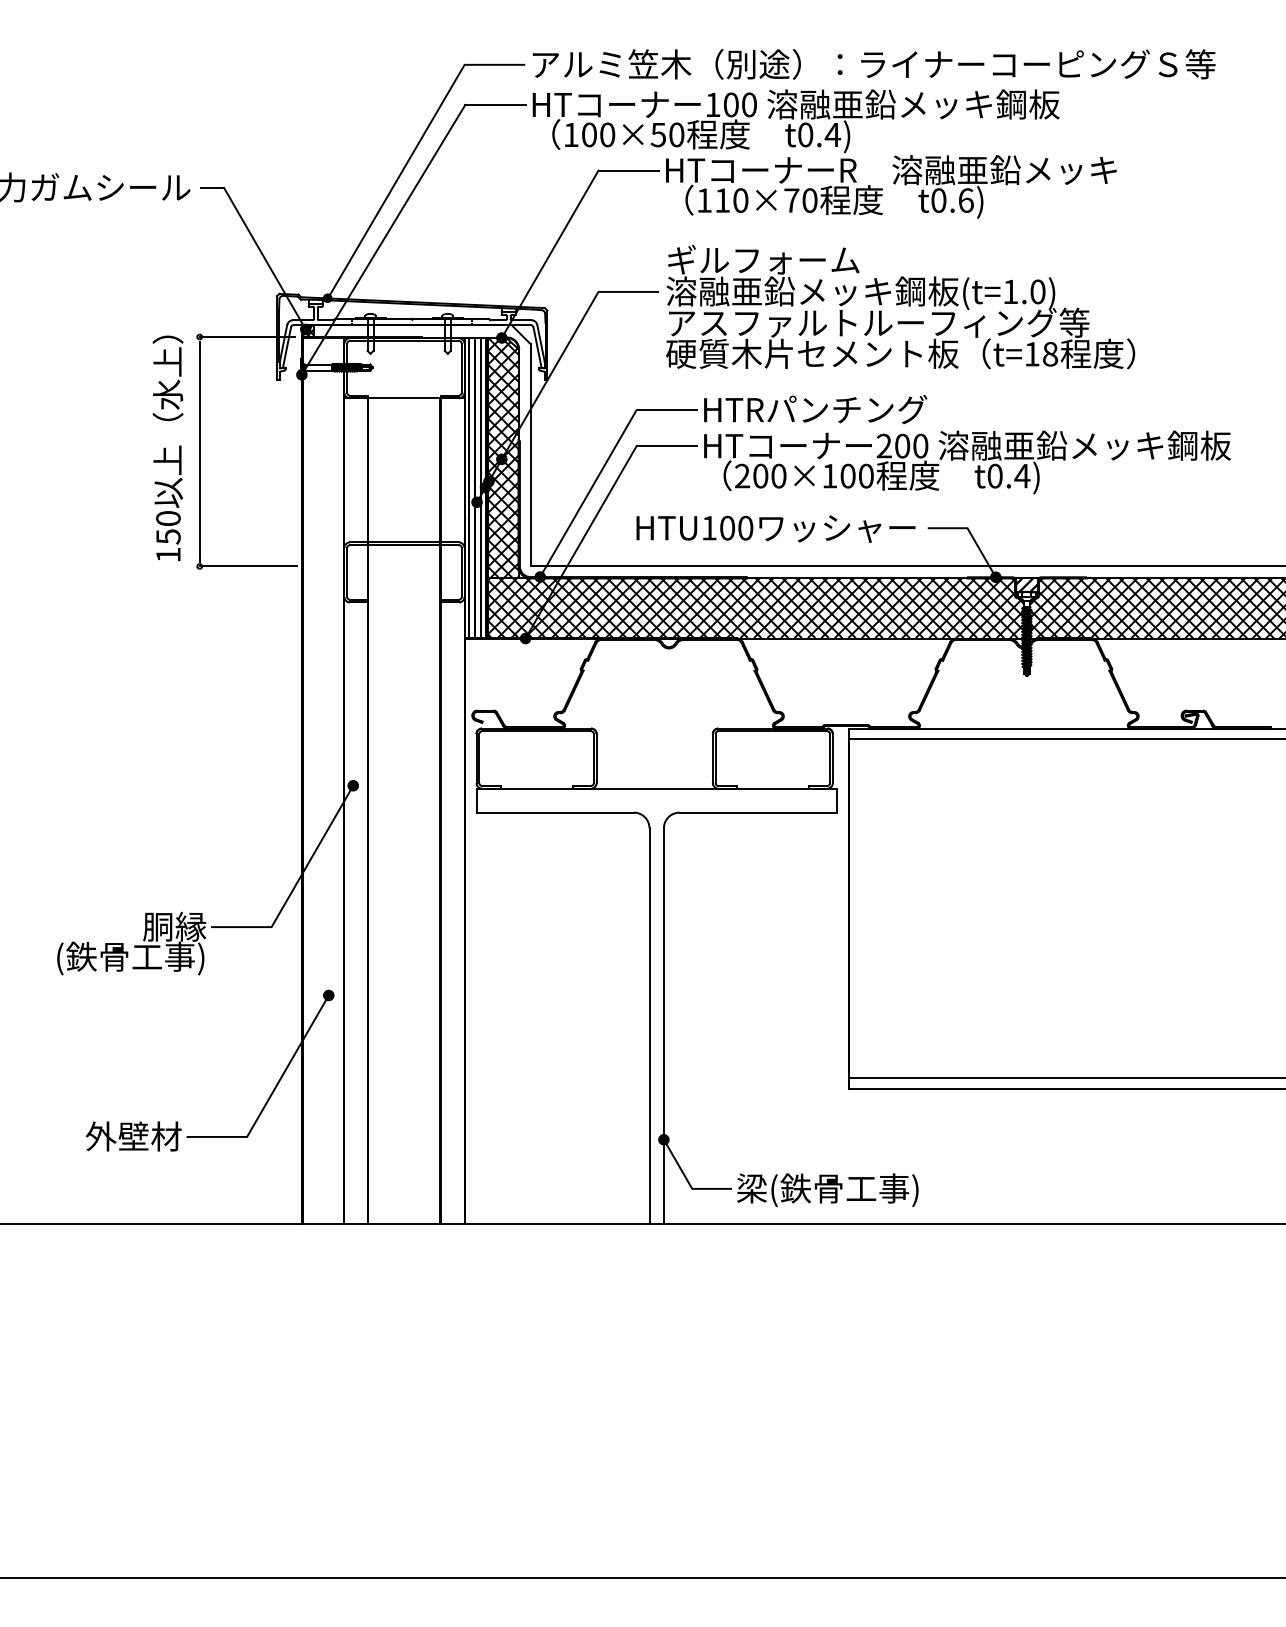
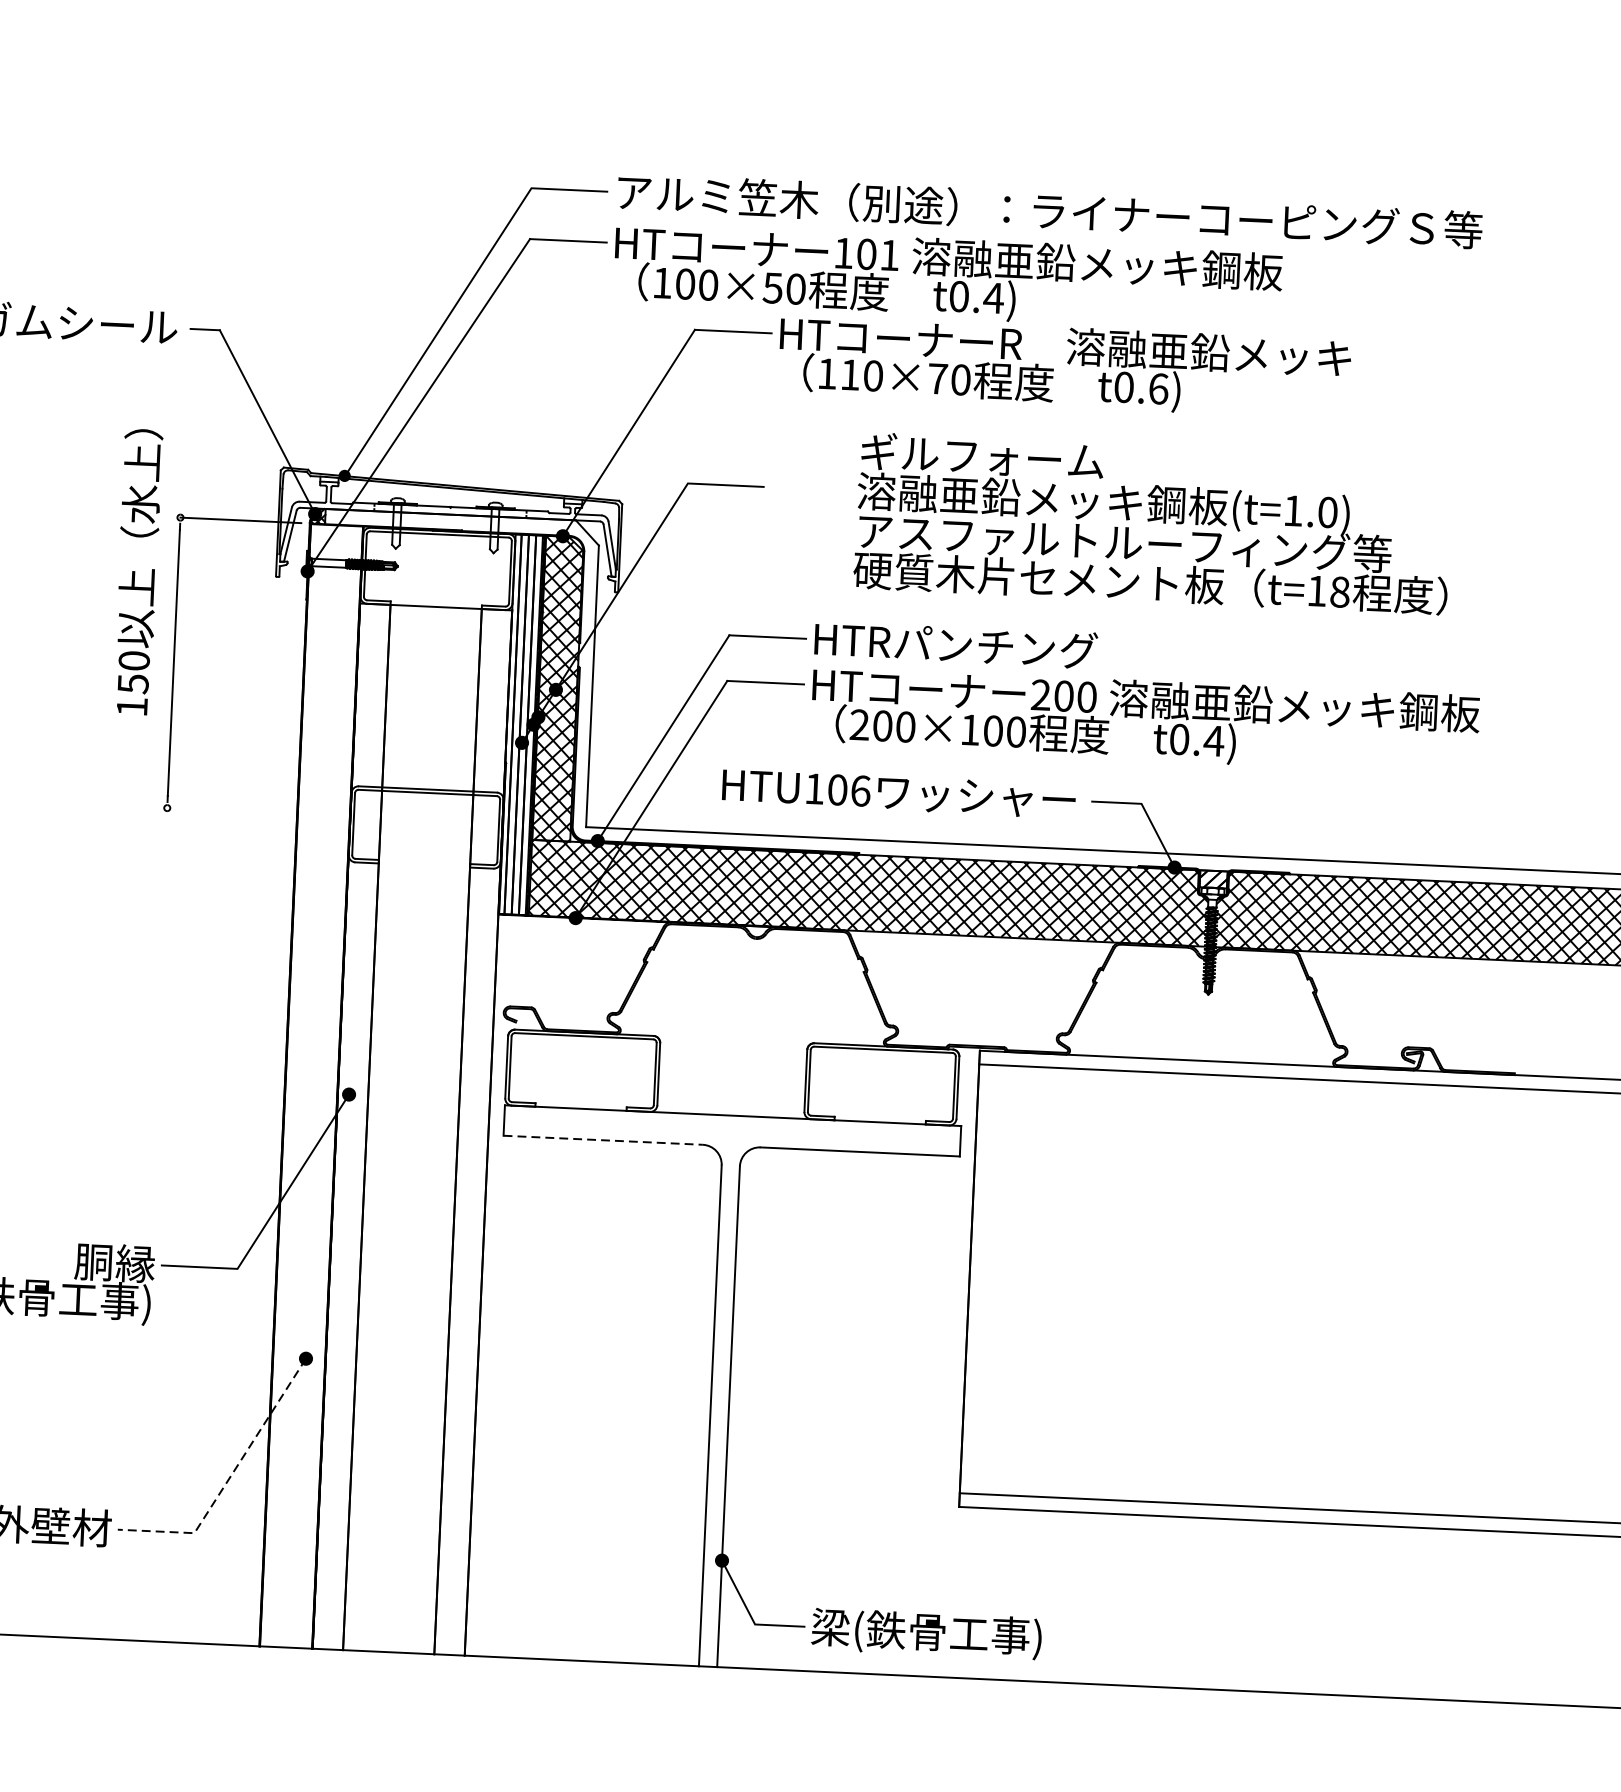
text: (749, 104) -> (889, 254), 100 -> 101
text: (900, 306) -> (1153, 523), moved
text: (167, 448) -> (137, 572), moved
text: (745, 527) -> (860, 790), HTU100 -> HTU106
line: (247, 566) -> (227, 810), removed
line: (555, 812) -> (603, 1140), solid -> dashed
line: (272, 1092) -> (229, 1478), solid -> dashed

